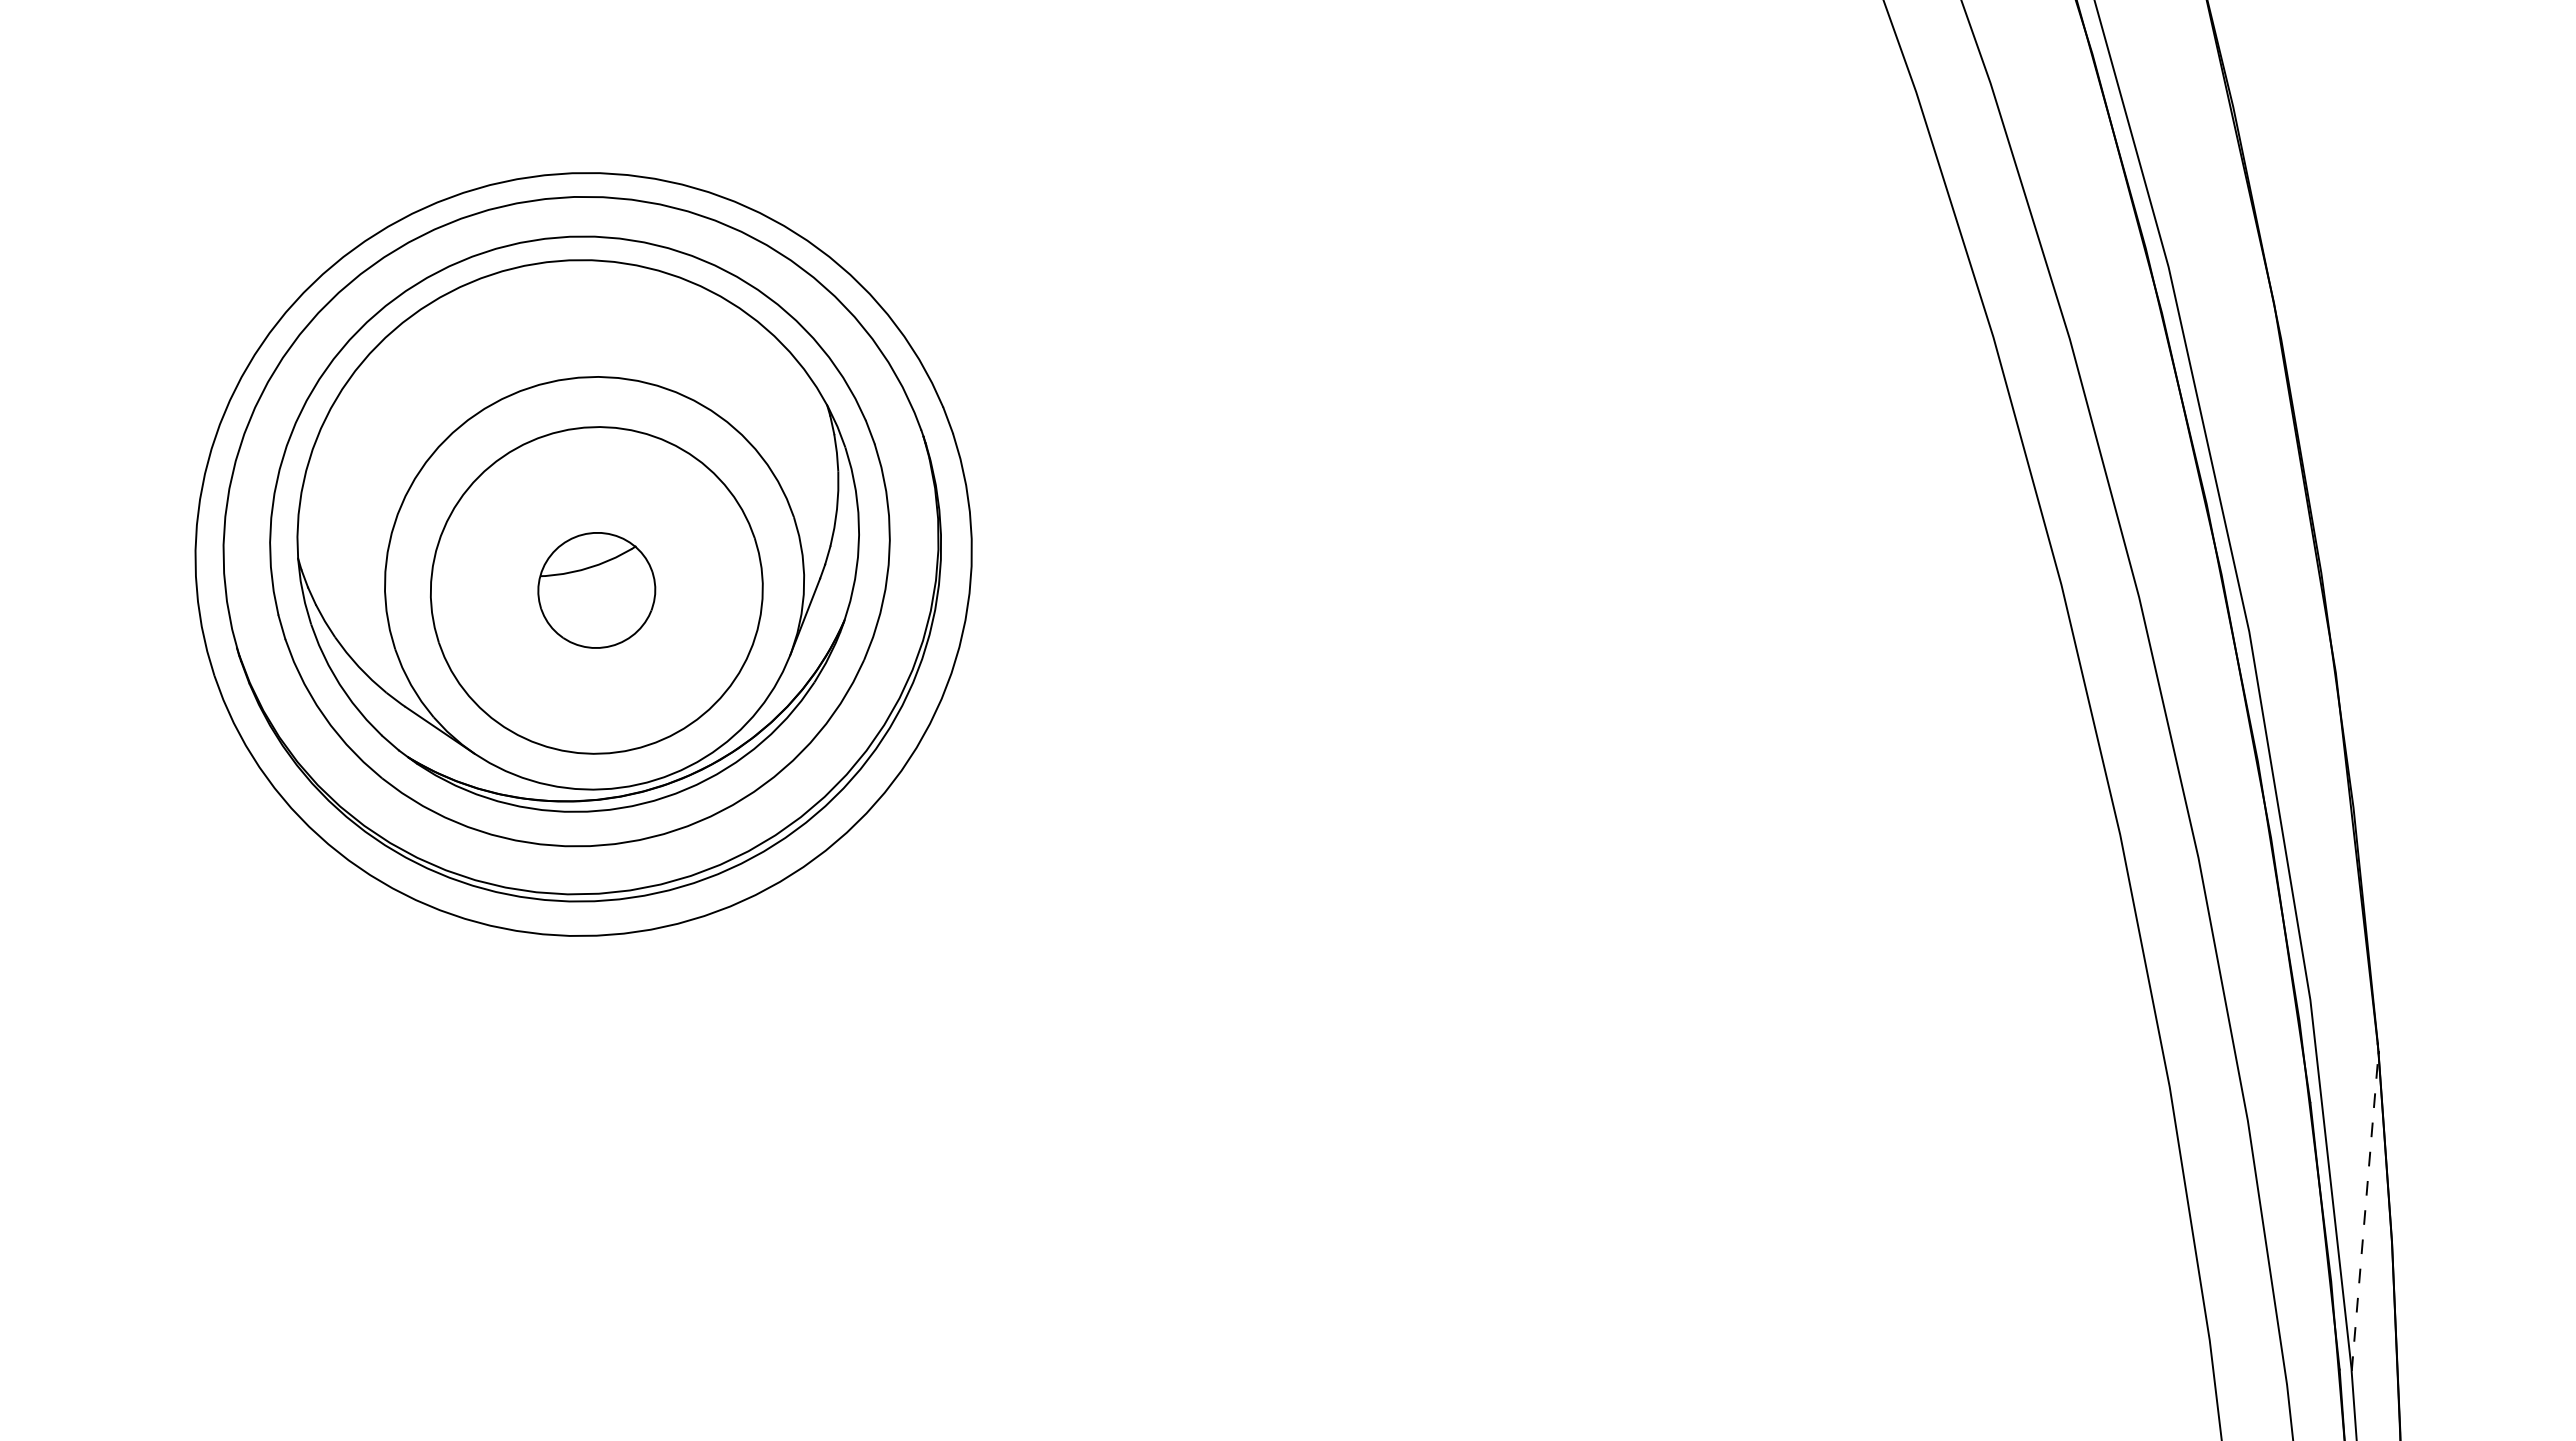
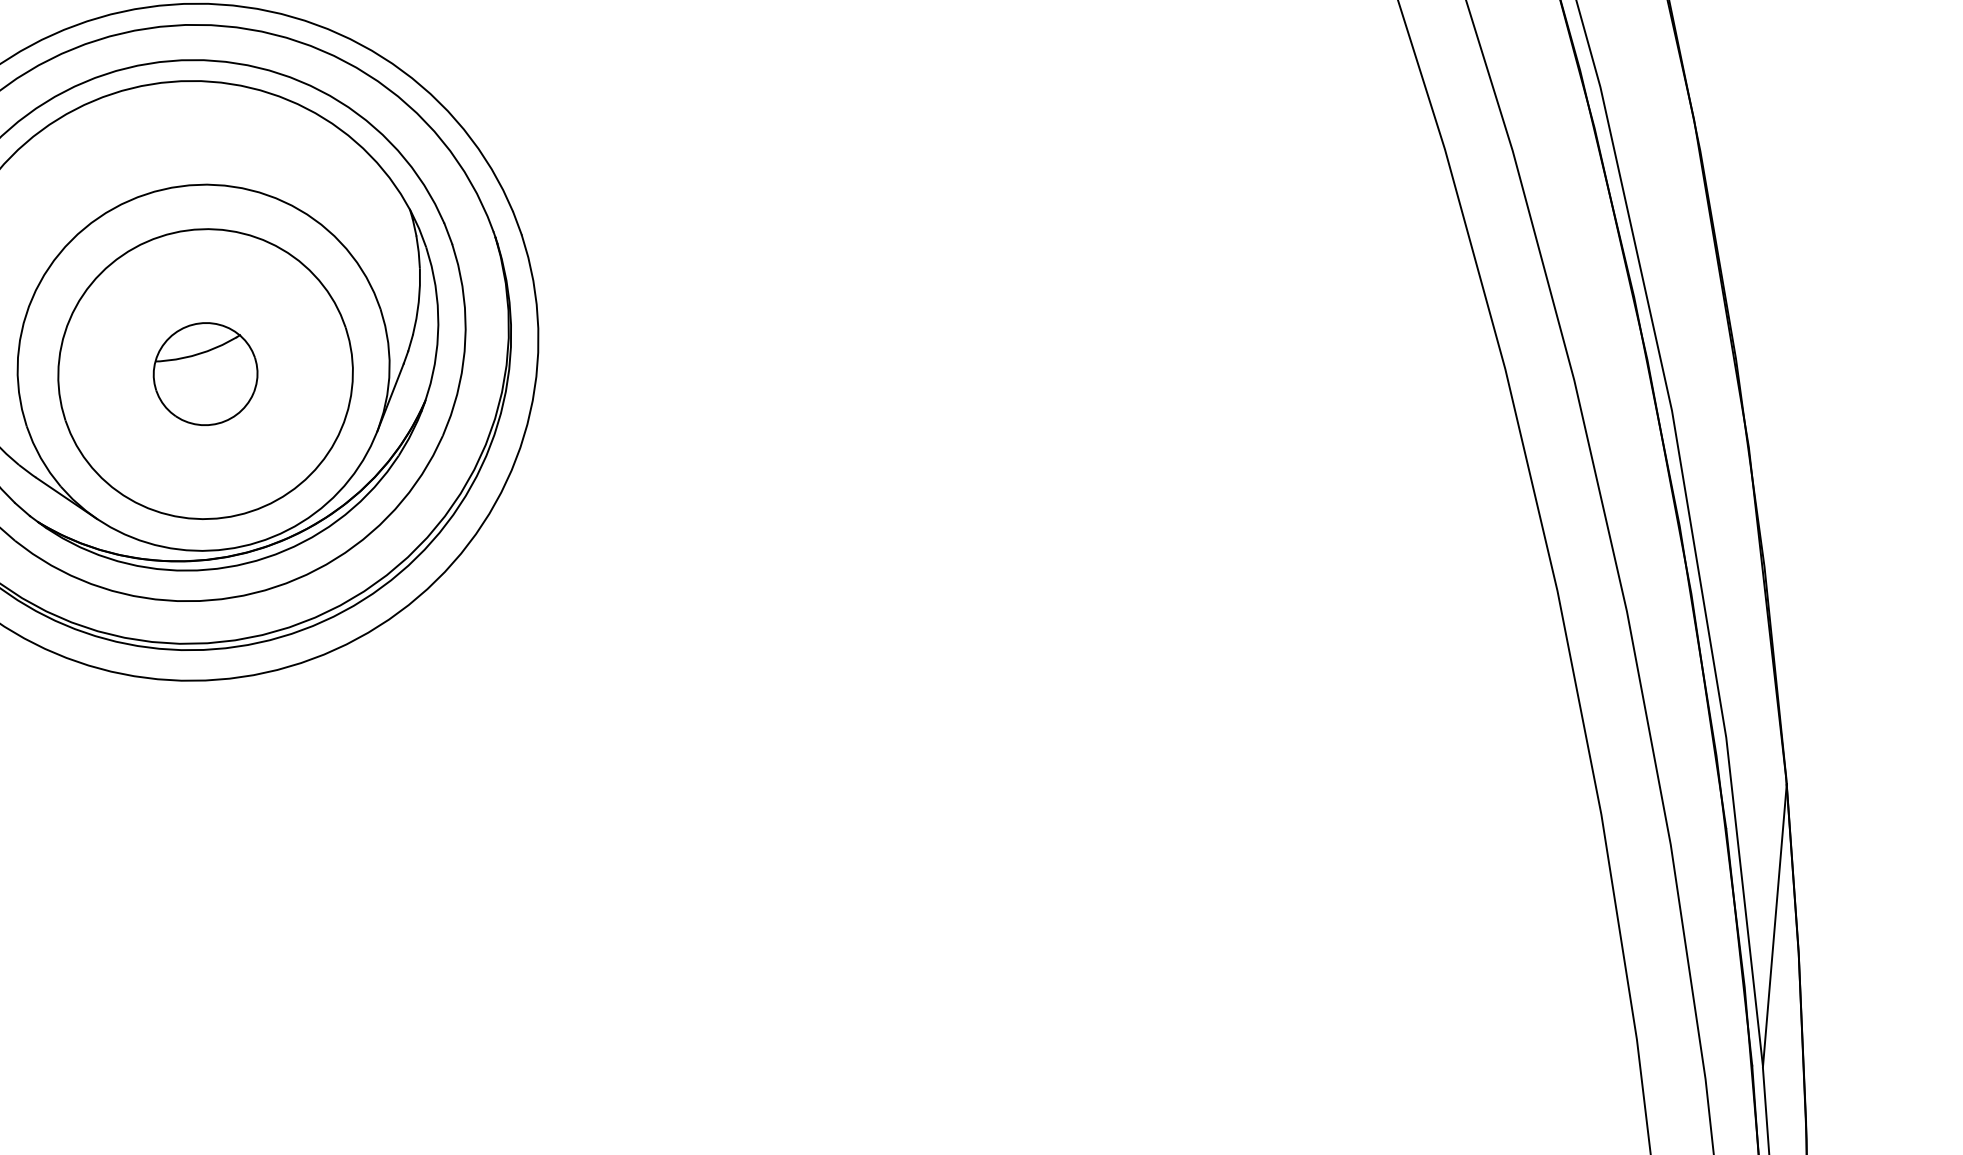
line: (2365, 1211) -> (1775, 925), dashed -> solid

